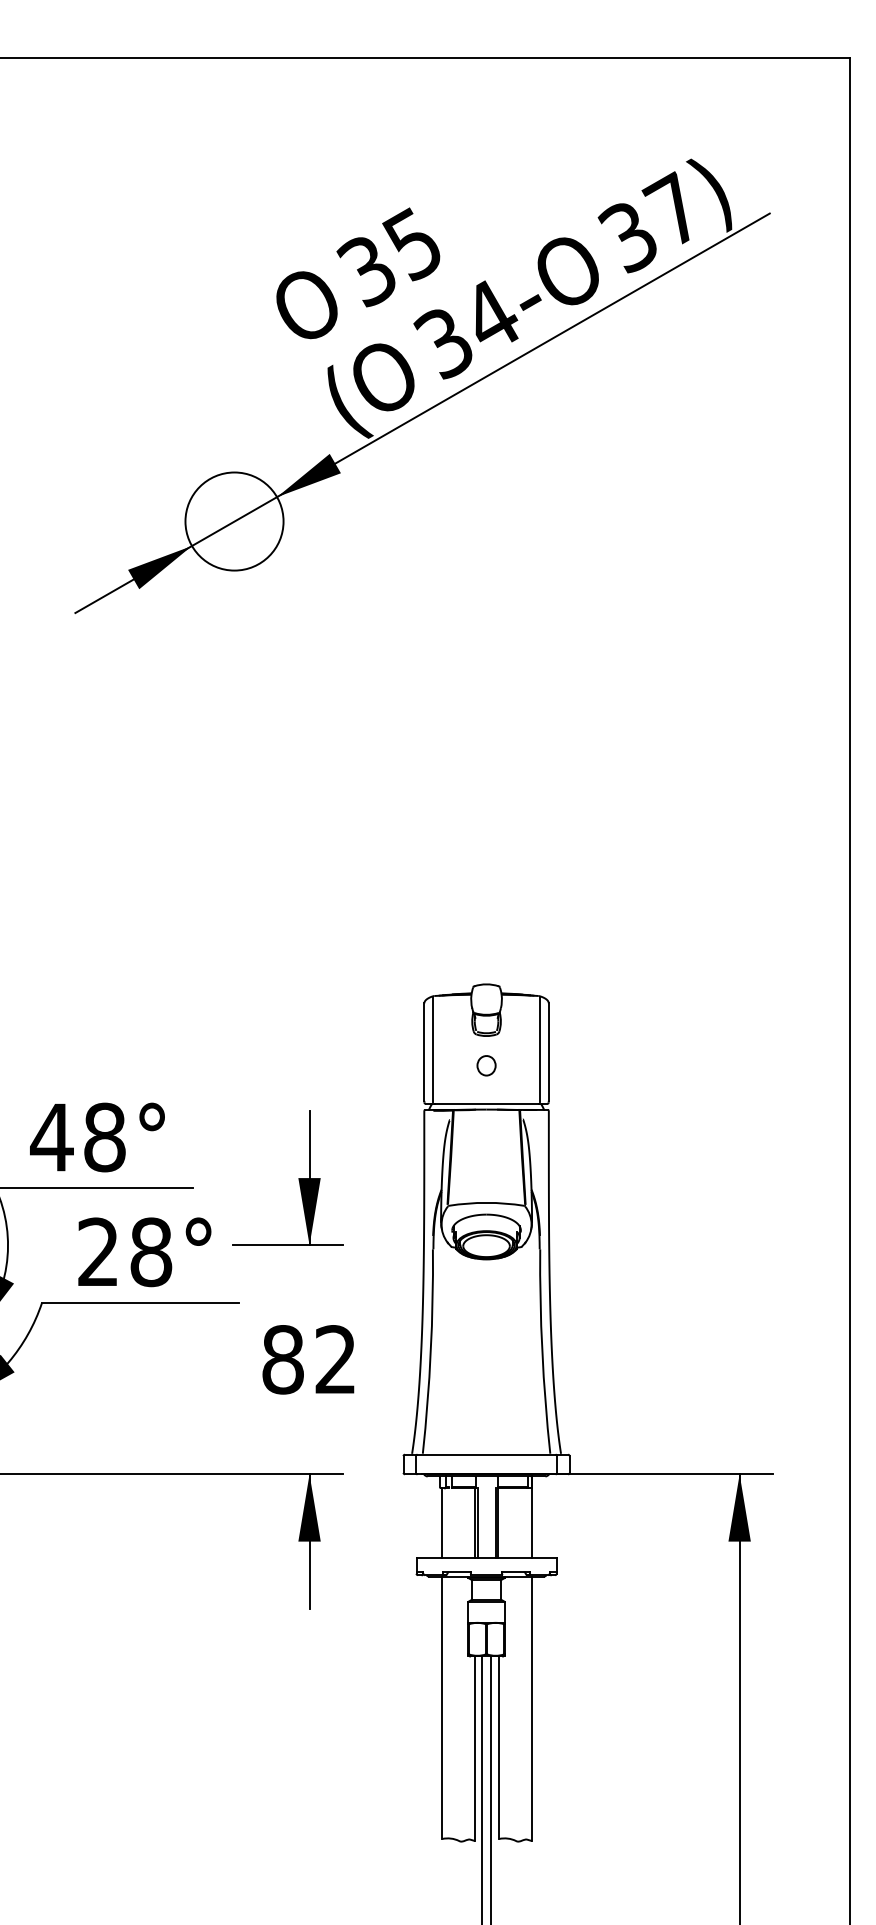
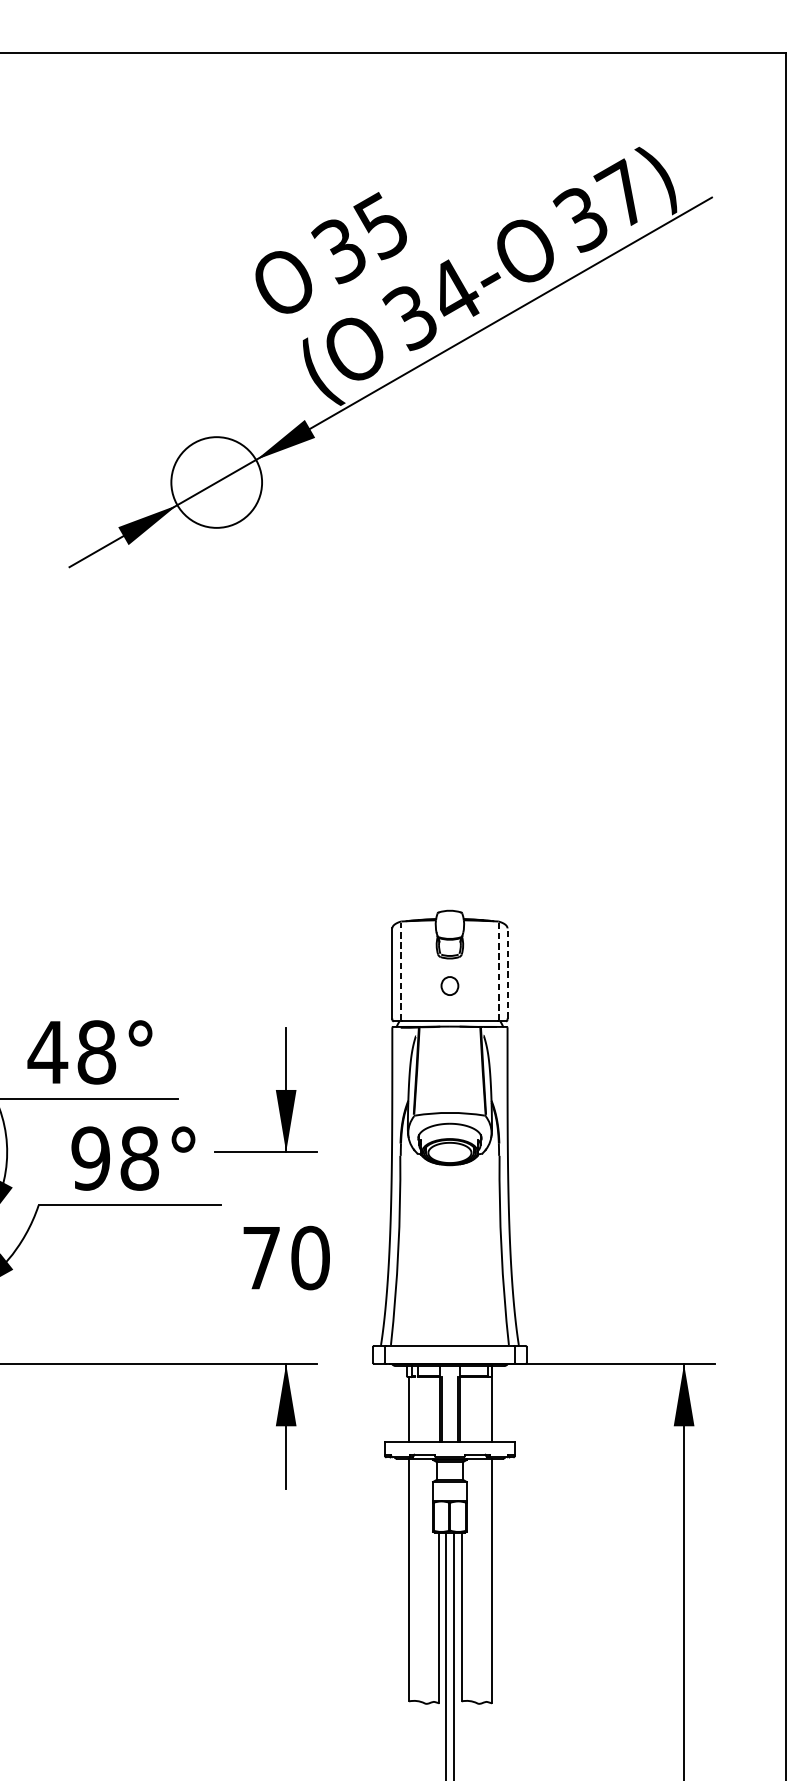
line: (433, 1049) -> (400, 970), solid -> dashed
line: (539, 1049) -> (498, 970), solid -> dashed
line: (548, 1052) -> (507, 973), solid -> dashed
text: (98, 1252) -> (90, 1158), 28° -> 98°
text: (309, 1359) -> (286, 1257), 82 -> 70

